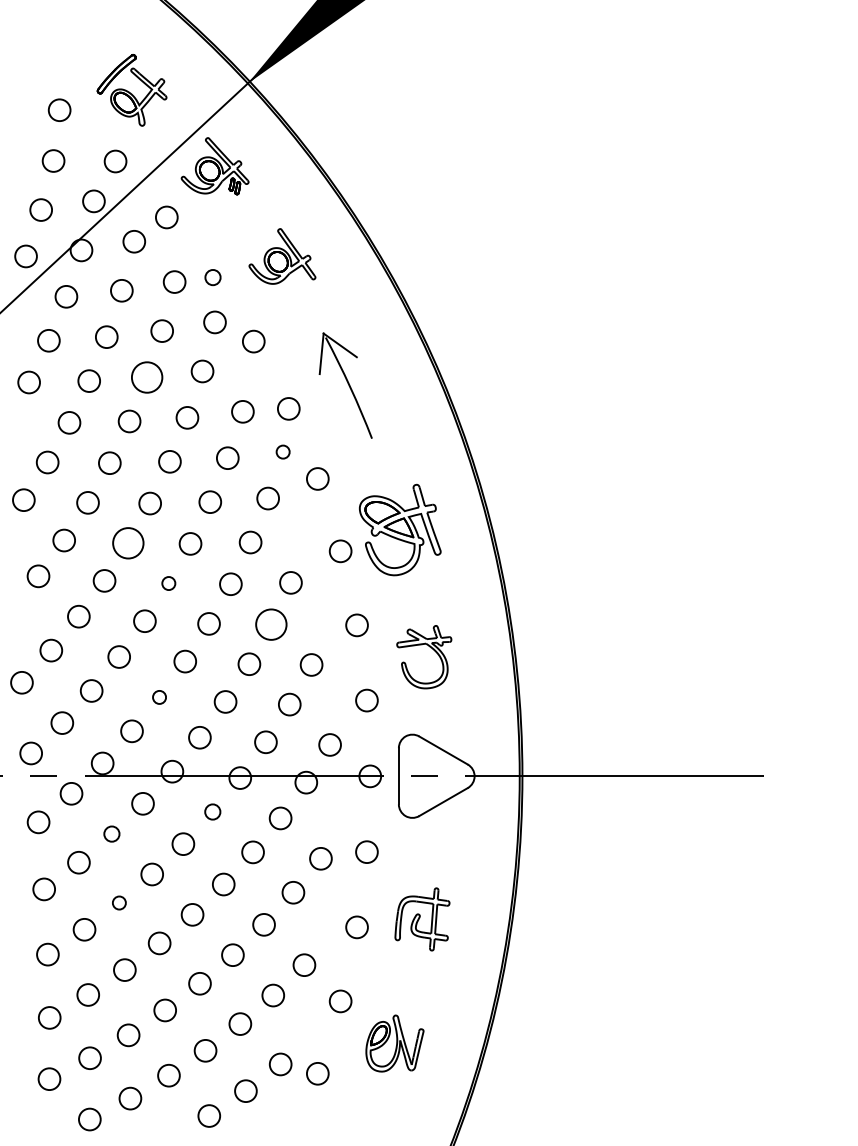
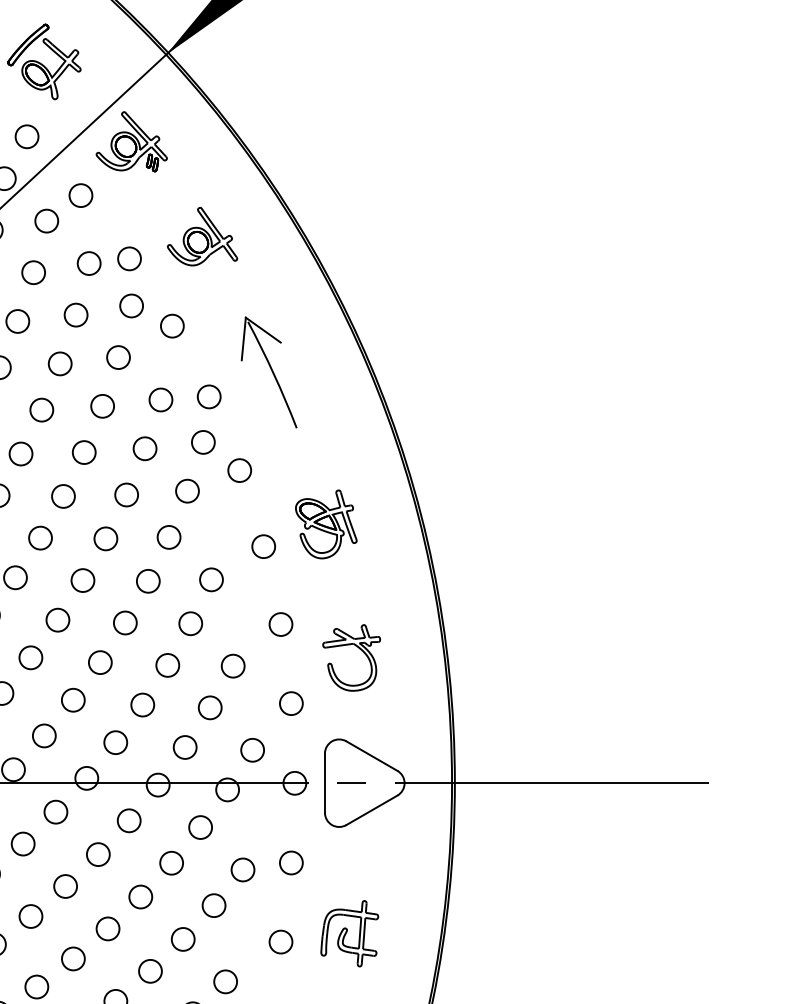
circle: (212, 277) -> (128, 258), size x1.43
circle: (146, 377) -> (59, 363), size x0.71
circle: (282, 451) -> (202, 441), size x1.67
part: (399, 530) -> (325, 524), size x0.71
circle: (128, 542) -> (40, 537), size x0.71
circle: (168, 583) -> (82, 580), size x1.67
circle: (270, 624) -> (189, 623), size x0.71
circle: (159, 697) -> (73, 700), size x1.67
circle: (212, 811) -> (128, 820), size x1.43
circle: (111, 833) -> (22, 843), size x1.43
circle: (119, 902) -> (31, 915), size x1.67

